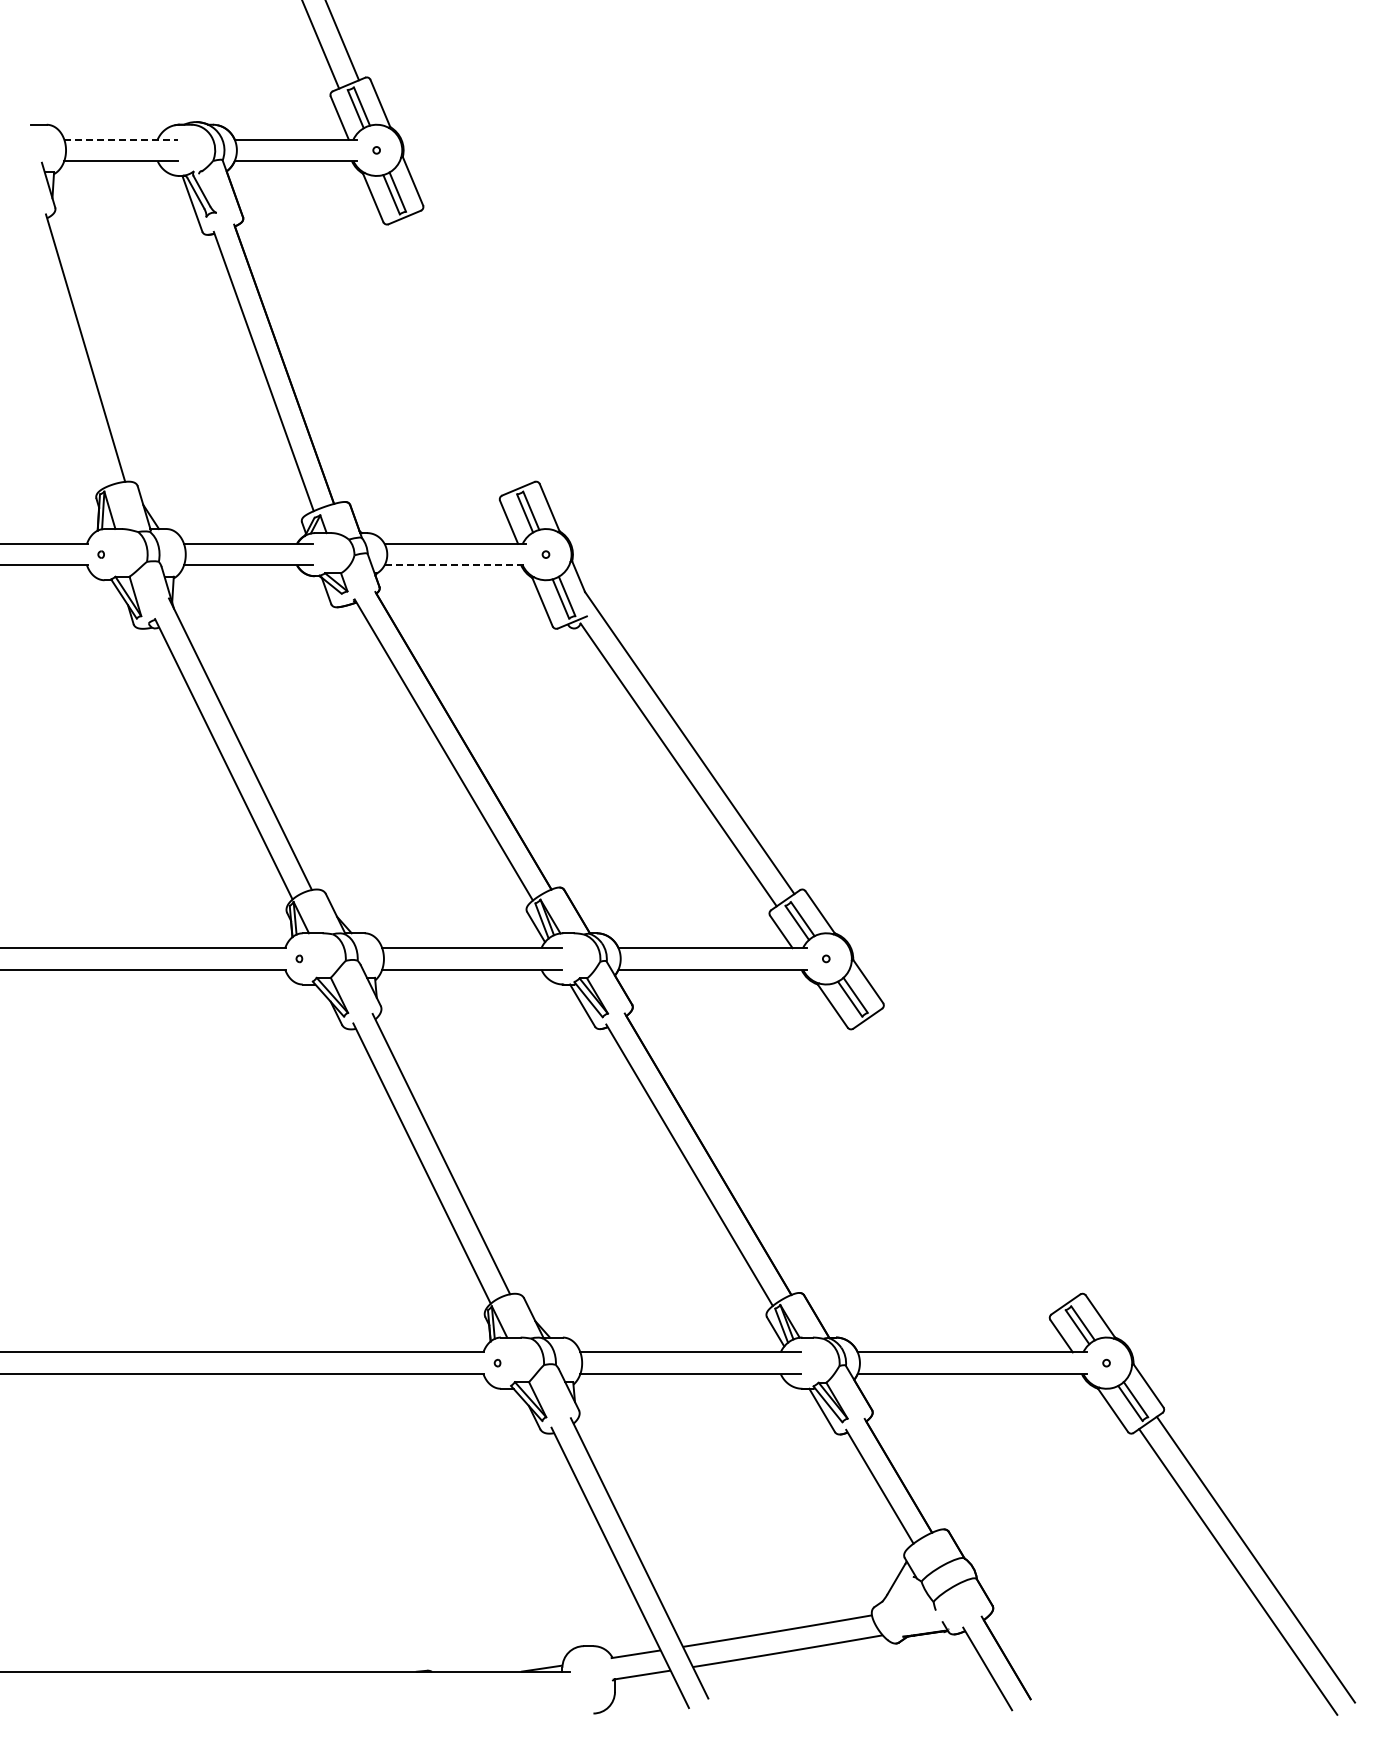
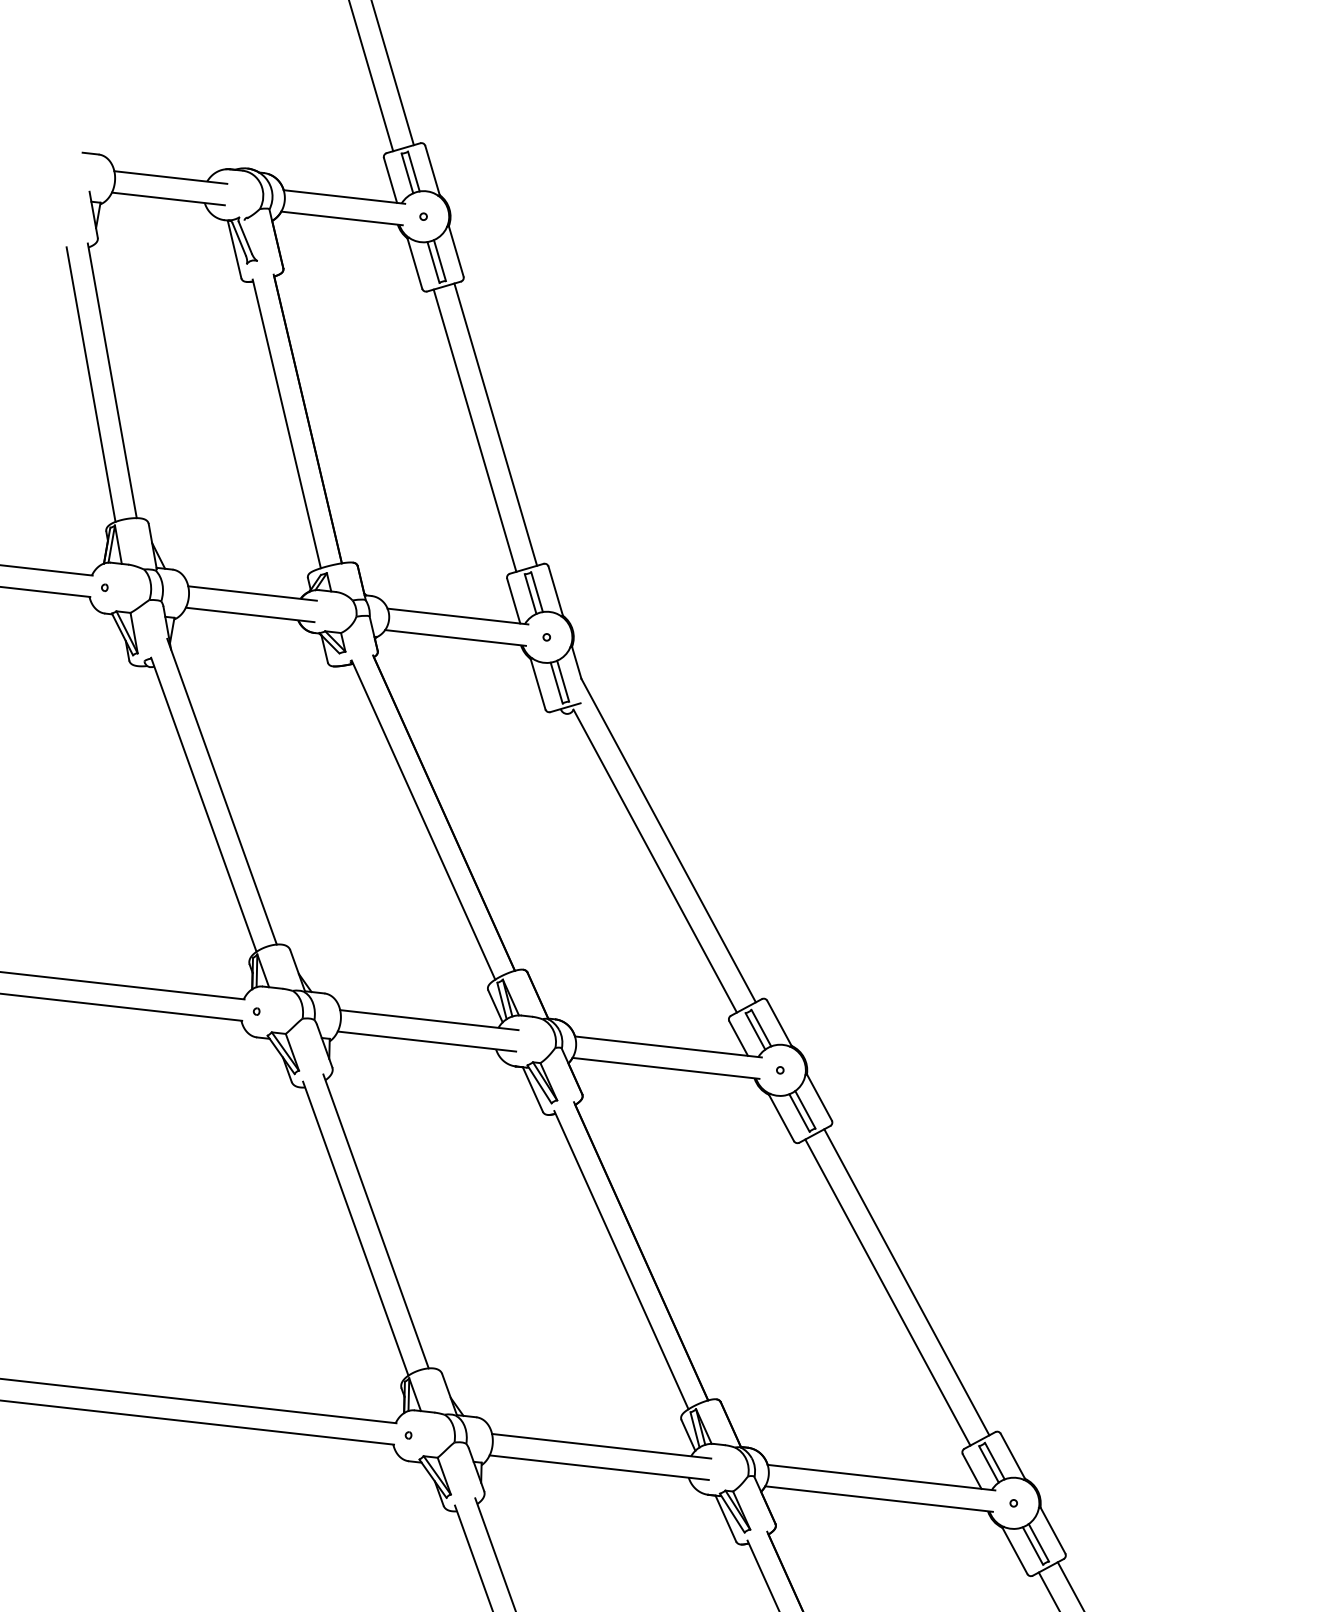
line: (121, 139) -> (171, 177), dashed -> solid
line: (471, 348) -> (495, 424), added
line: (64, 353) -> (90, 383), added
line: (451, 356) -> (474, 429), added
line: (455, 565) -> (455, 638), dashed -> solid
line: (975, 1155) -> (906, 1282), added
line: (957, 1167) -> (887, 1292), added

